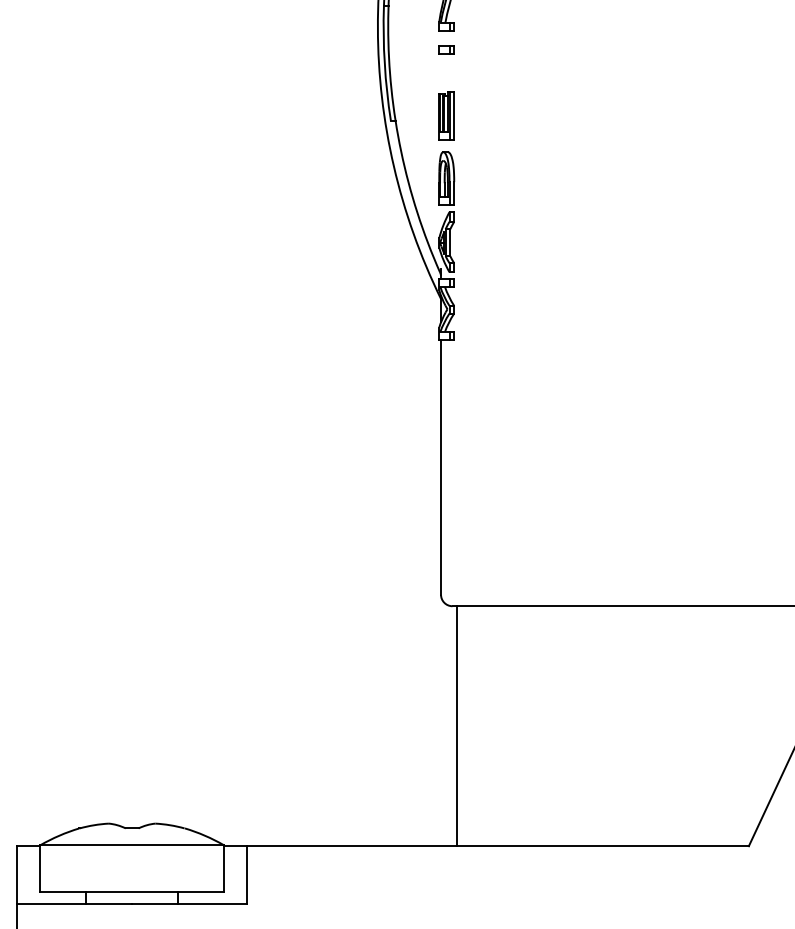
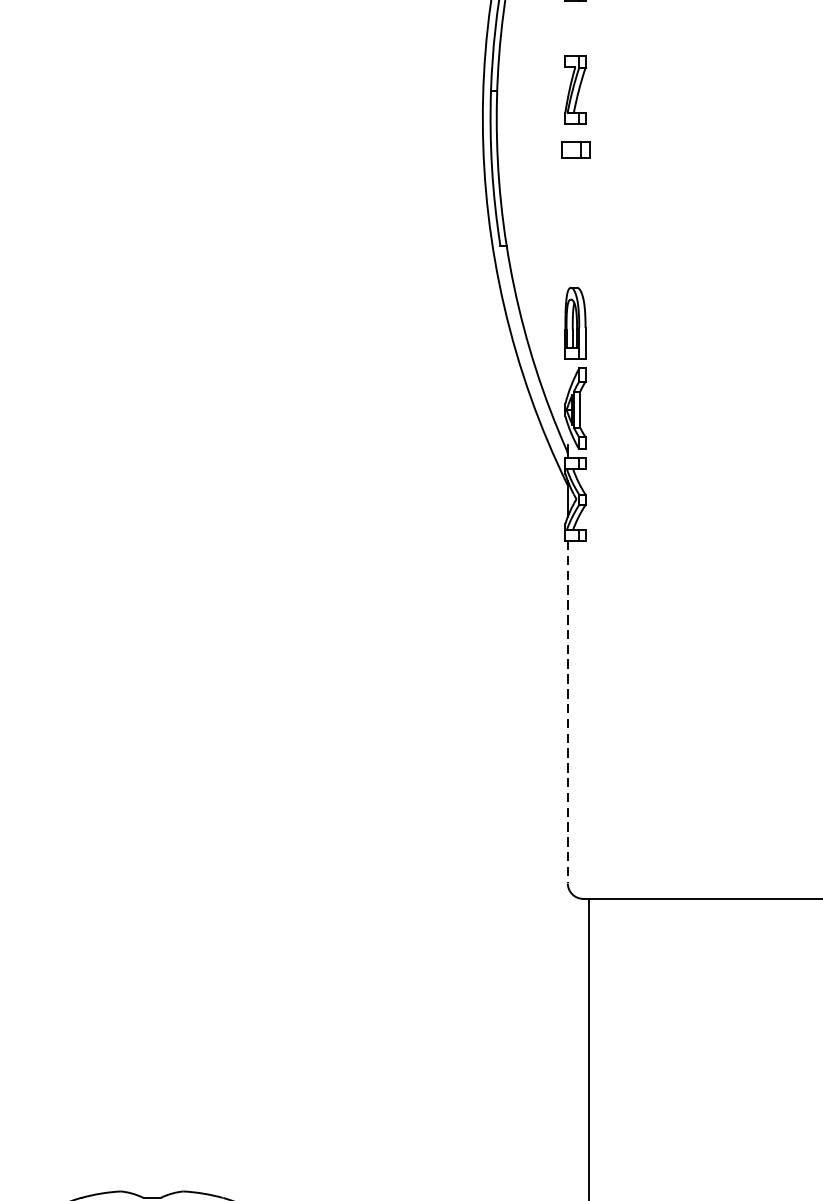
part: (446, 49) -> (575, 149), size x1.4
part: (446, 115) -> (575, 238), removed
line: (441, 468) -> (568, 713), solid -> dashed

